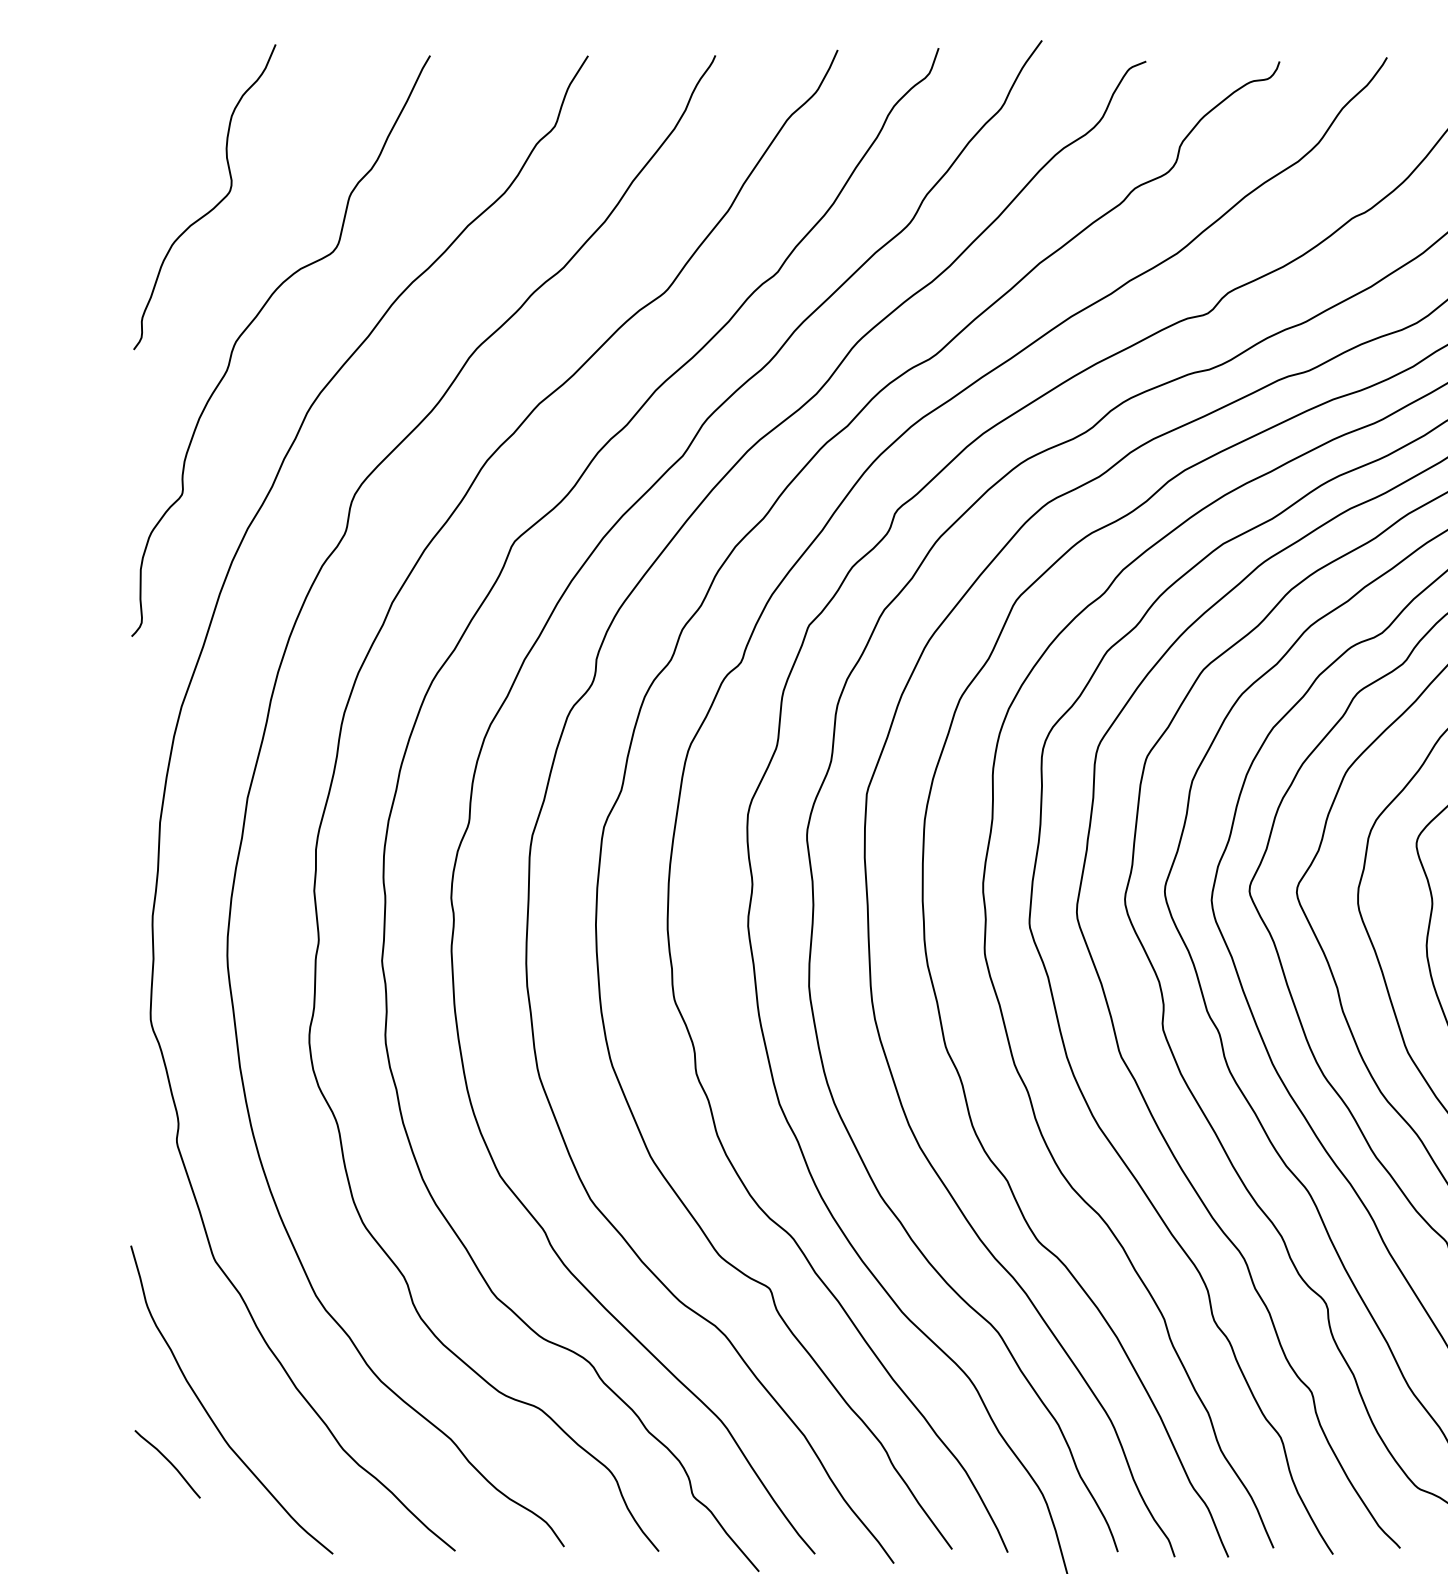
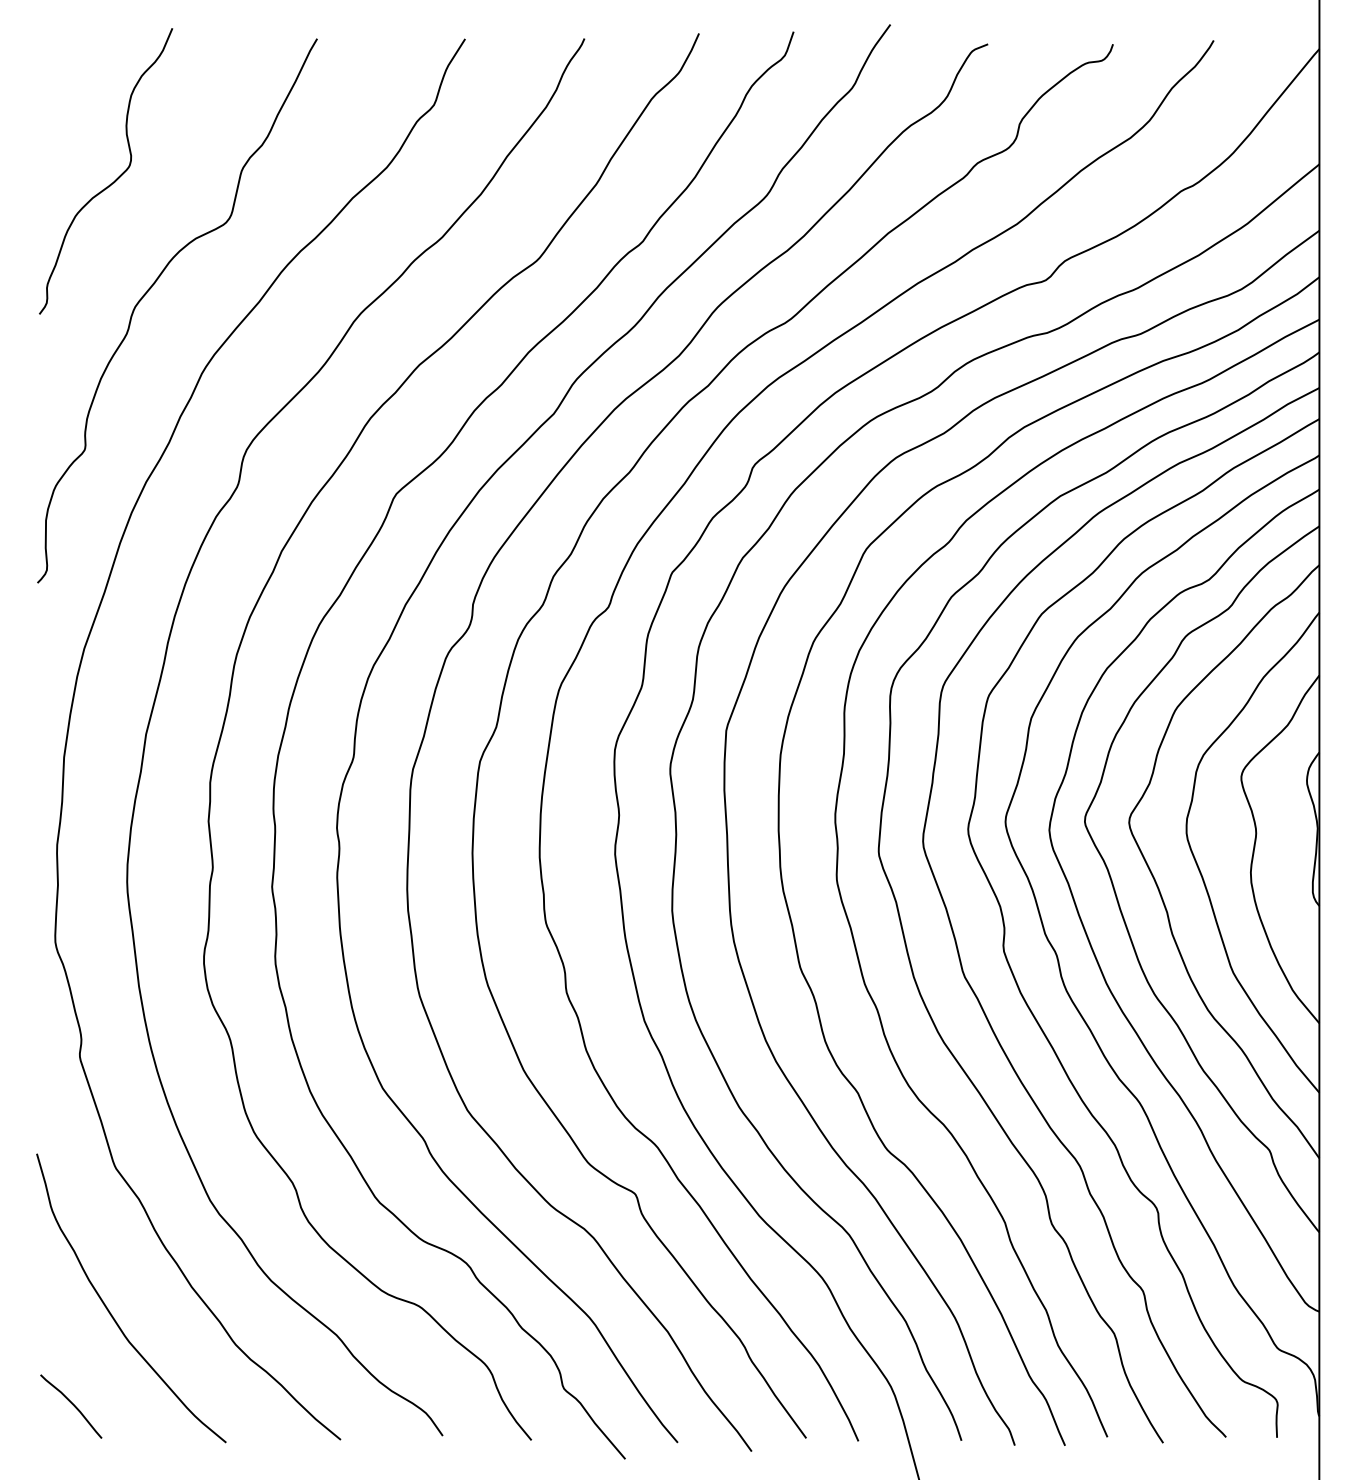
curve: (169, 1463) -> (72, 1405), moved

